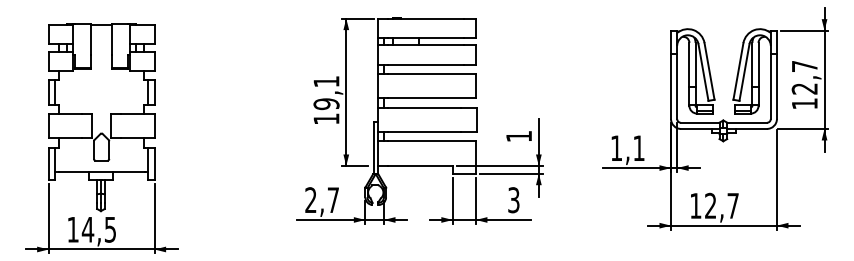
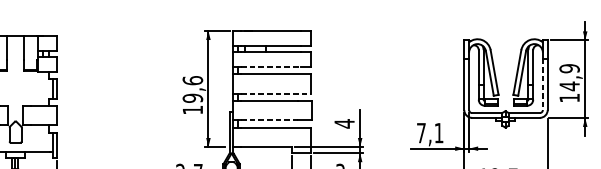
line: (426, 64) -> (271, 67), solid -> dashed
text: (804, 77) -> (569, 77), 12,7 -> 14,9
text: (326, 81) -> (192, 80), 19,1 -> 19,6
line: (770, 86) -> (542, 84), solid -> dashed
line: (432, 98) -> (276, 93), solid -> dashed
line: (424, 132) -> (270, 120), solid -> dashed
text: (518, 136) -> (344, 123), 1 -> 4
text: (616, 147) -> (421, 132), 1,1 -> 7,1

